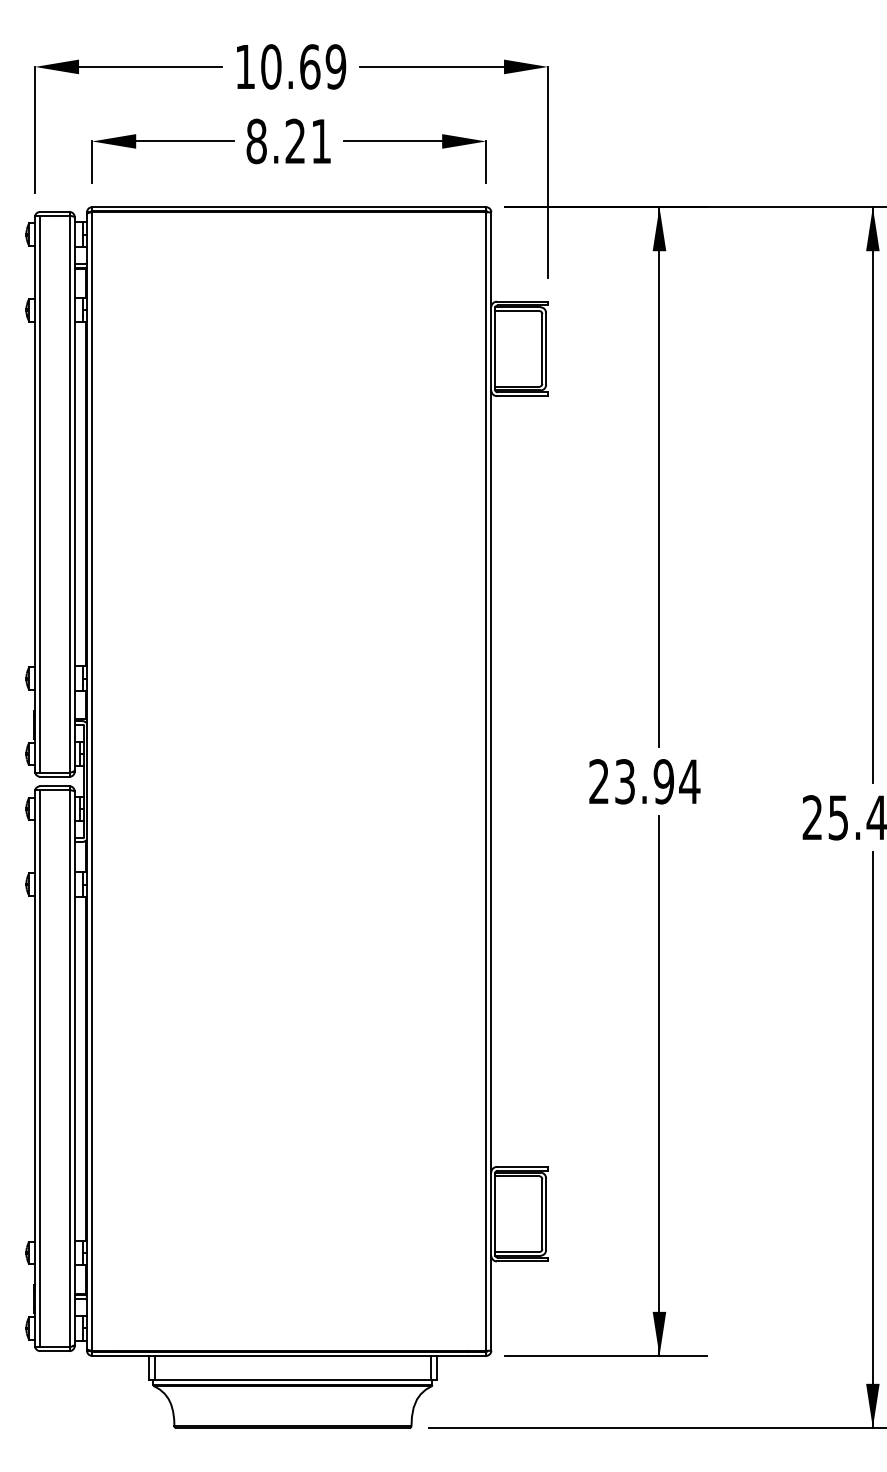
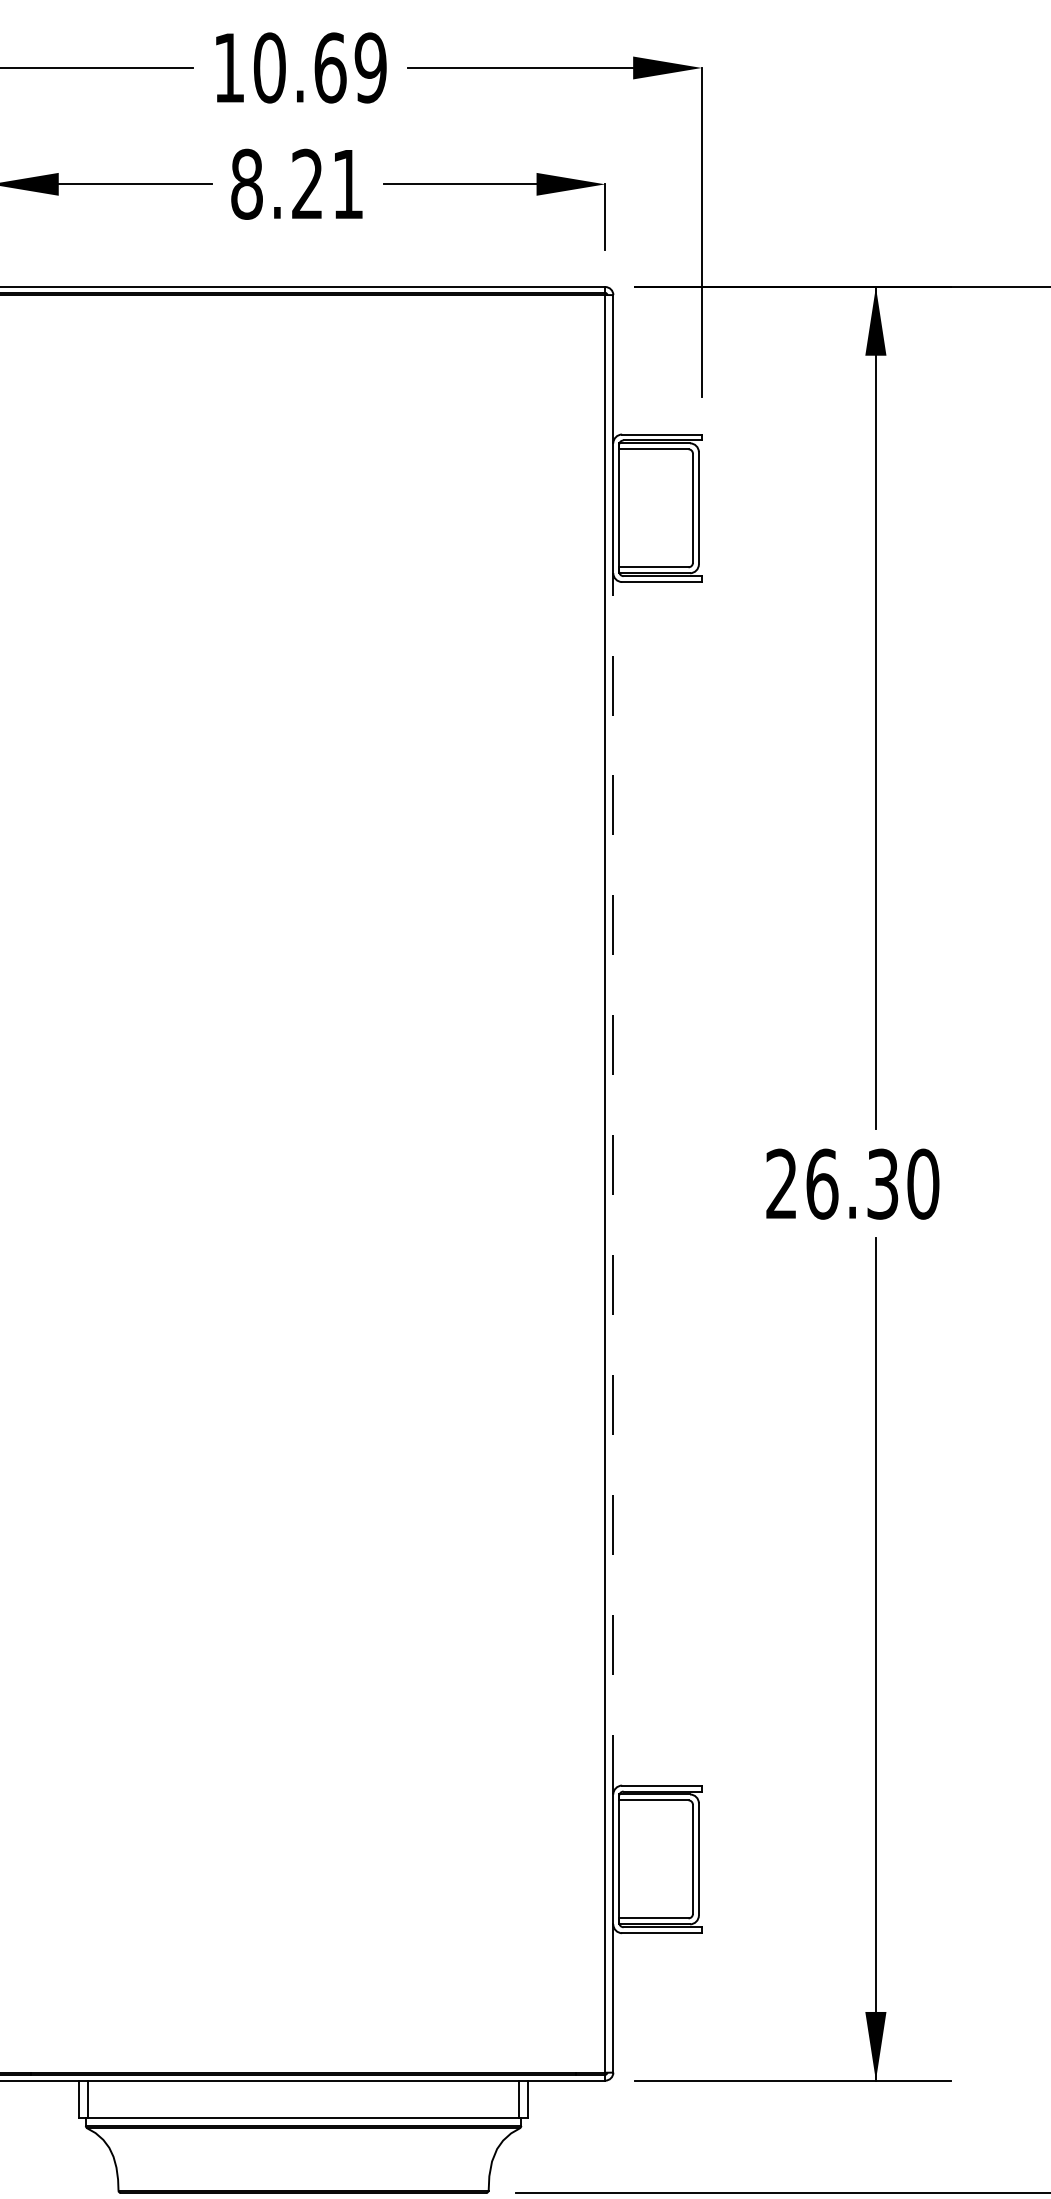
line: (491, 781) -> (613, 1183), solid -> dashed
text: (657, 781) -> (872, 1183), 23.94 -> 26.30

